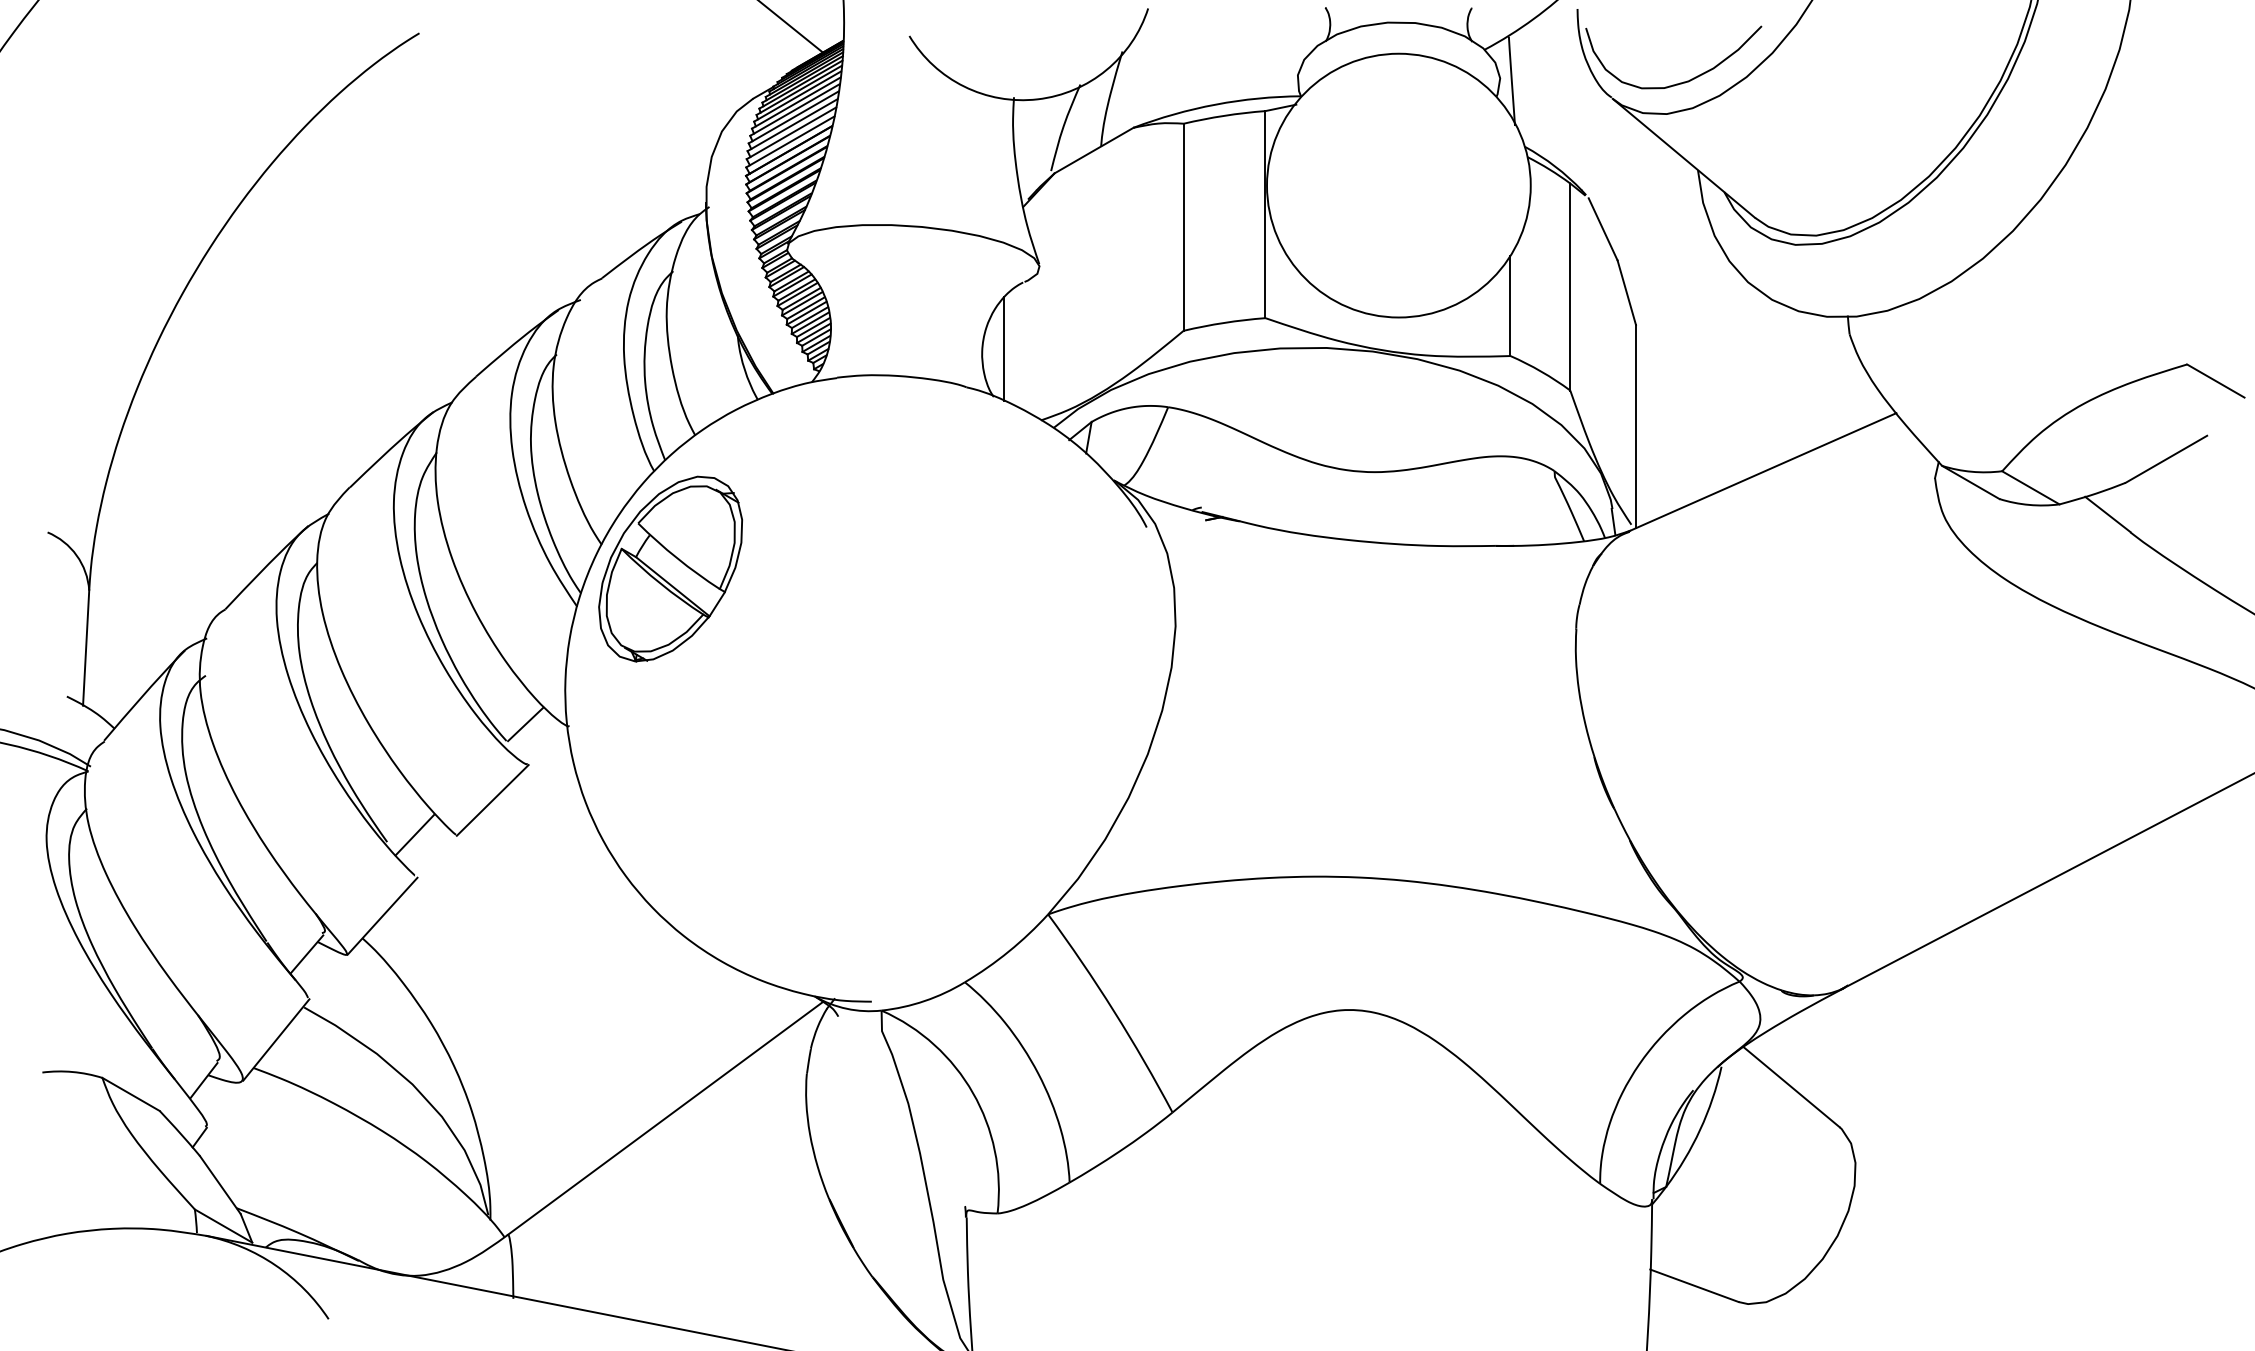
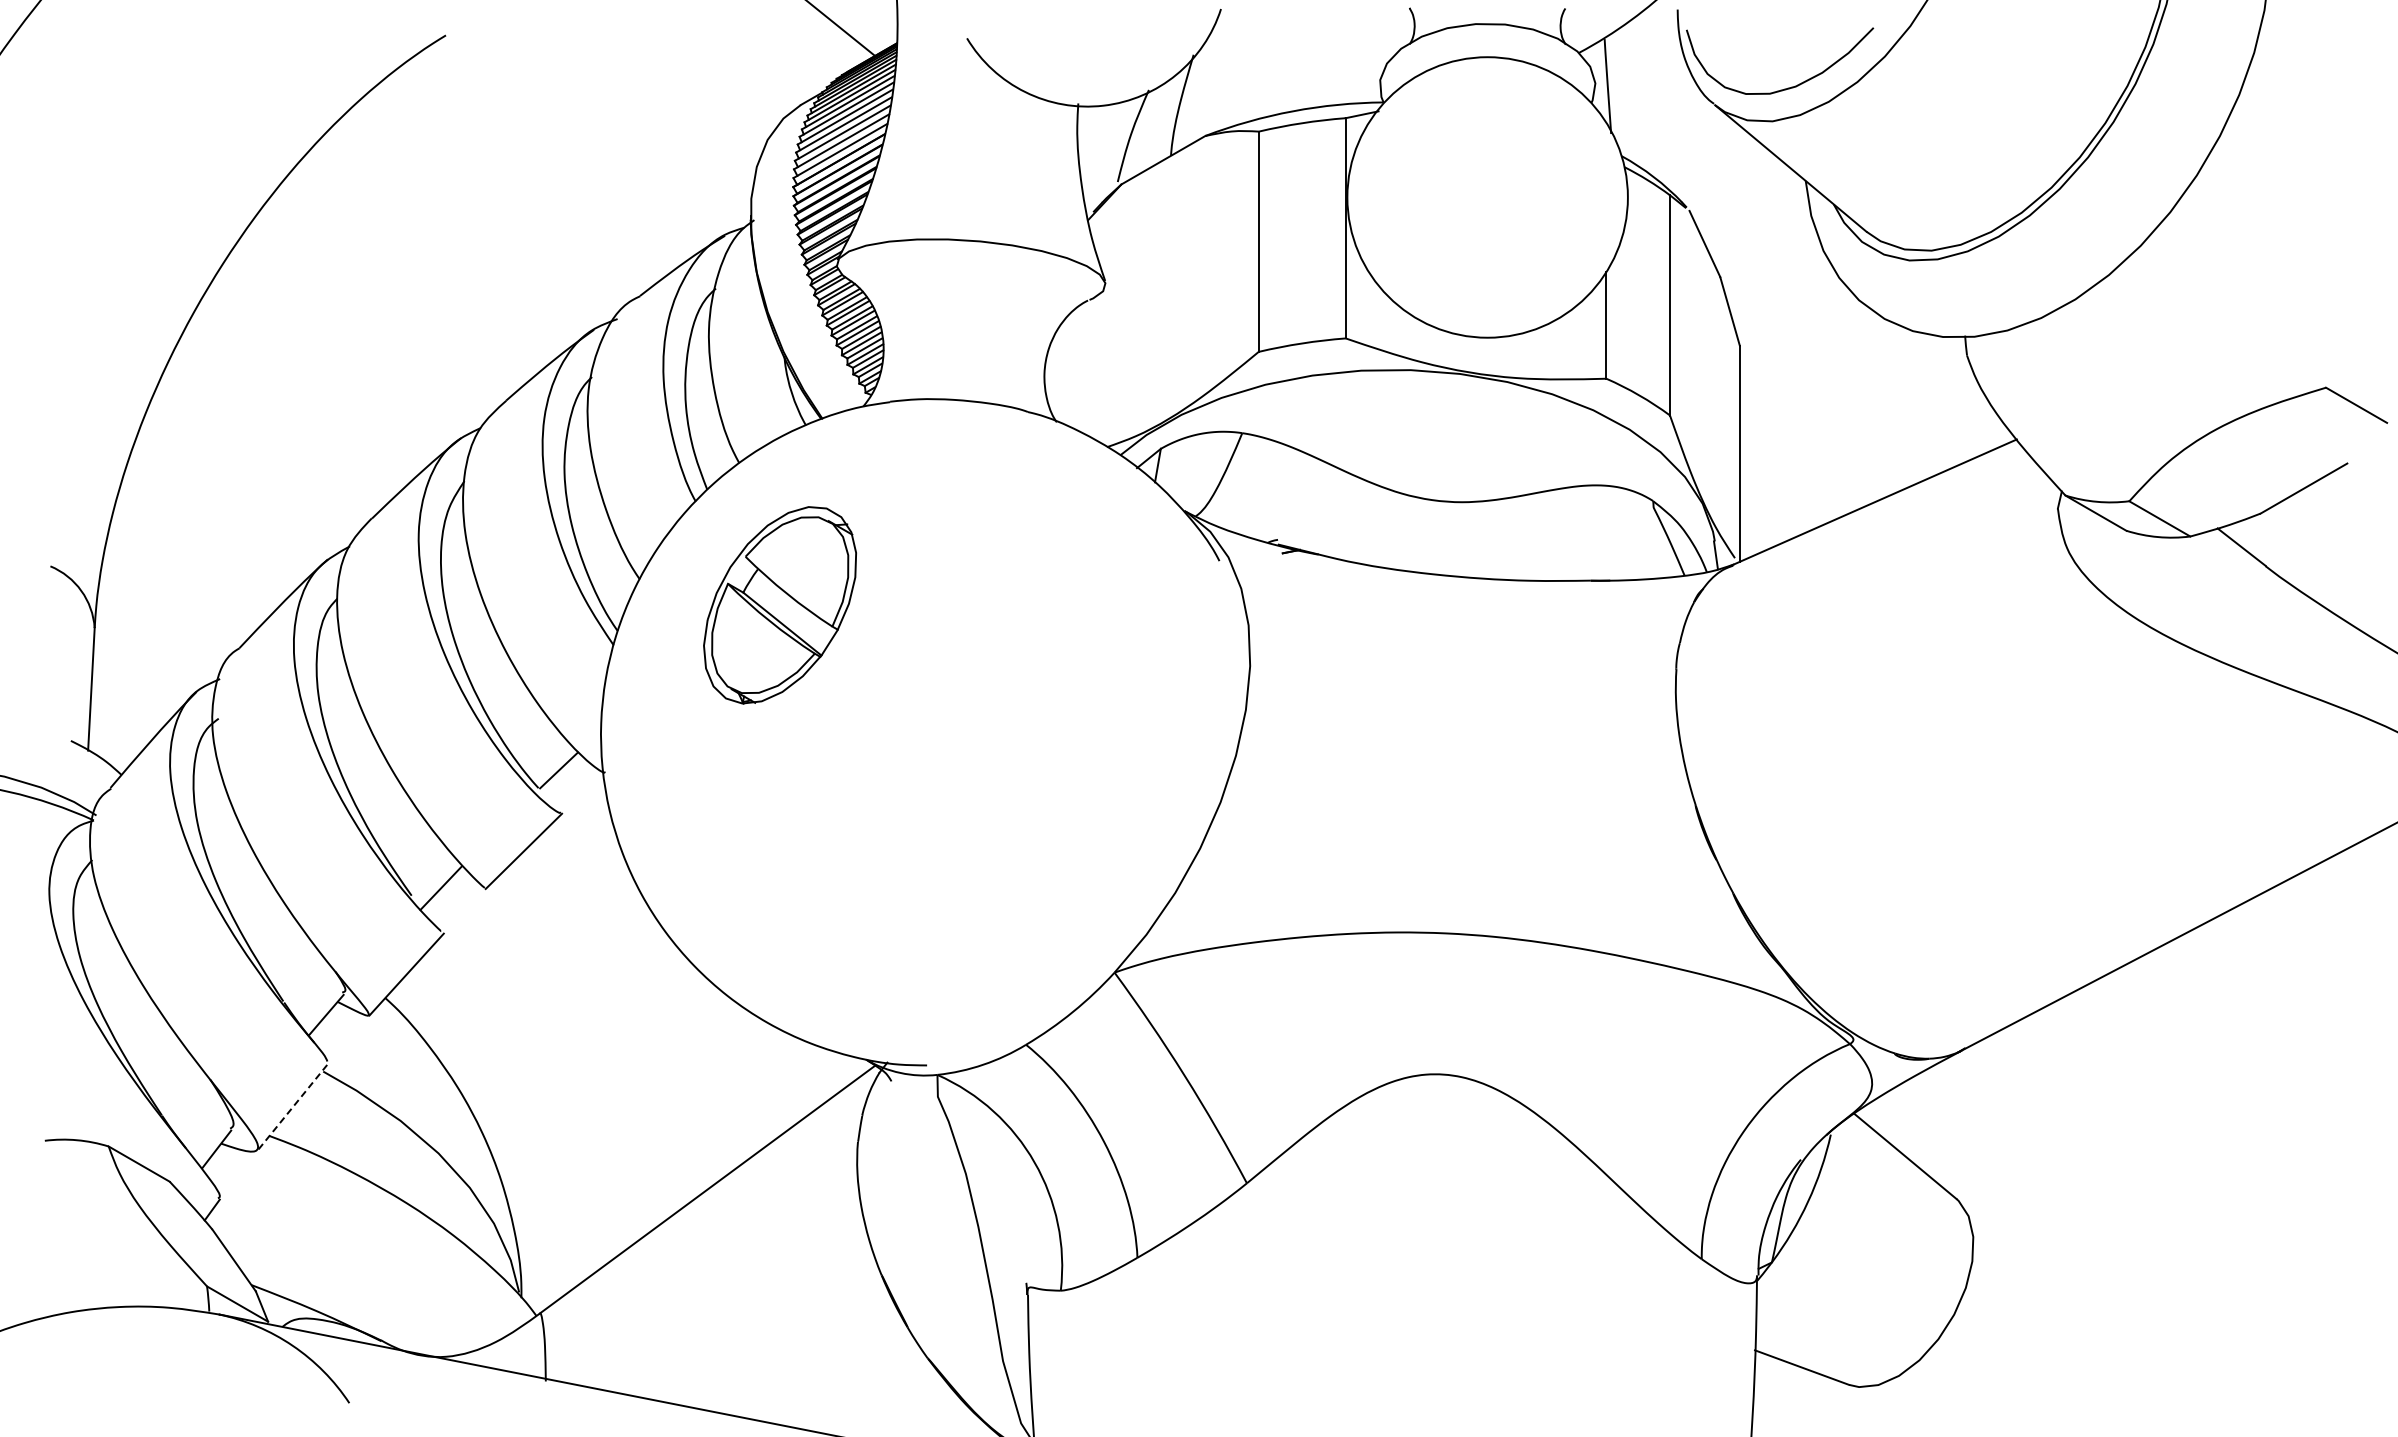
line: (1004, 348) -> (1068, 370), removed
part: (670, 569) -> (779, 605), moved
line: (276, 1040) -> (293, 1106), solid -> dashed

